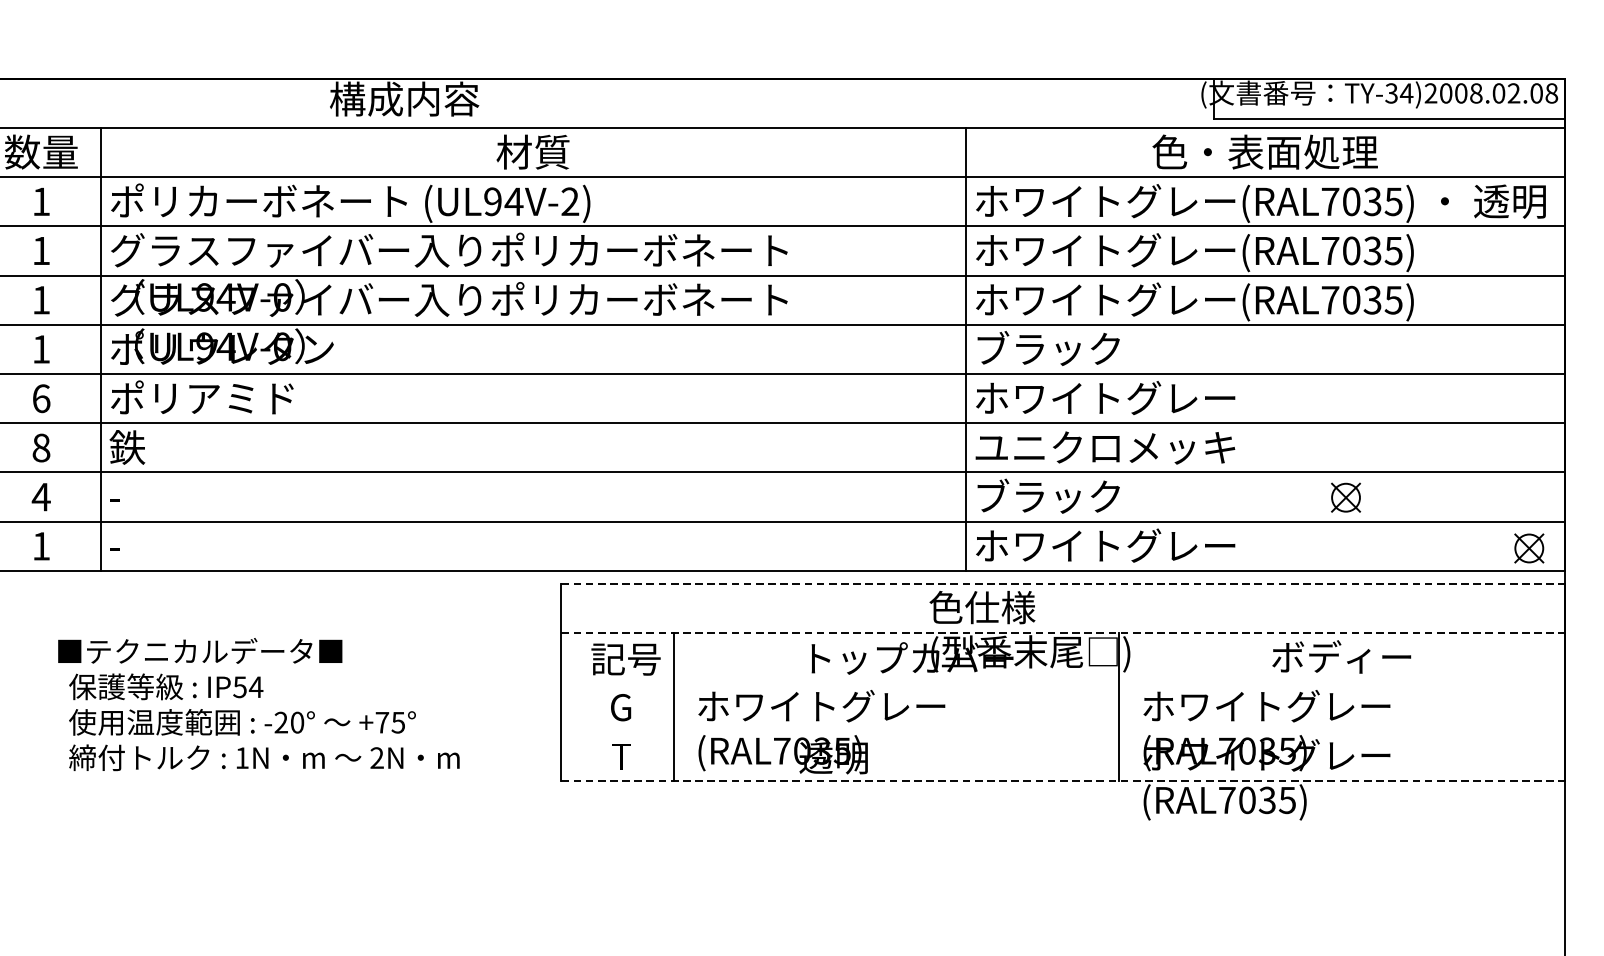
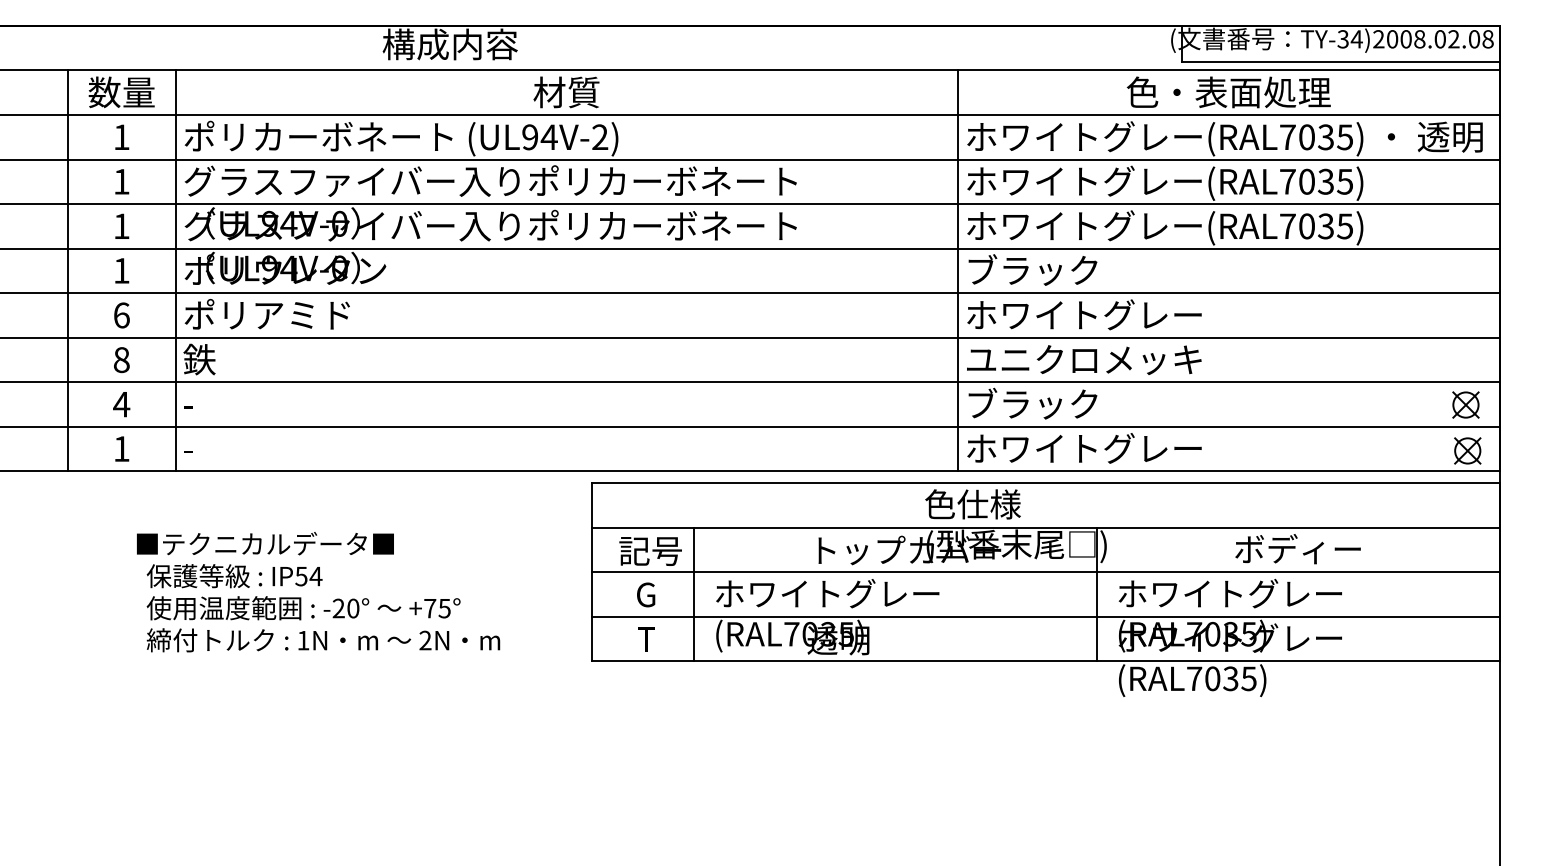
part: (1345, 497) -> (1465, 404), moved
line: (1062, 584) -> (1045, 483), dashed -> solid
line: (1062, 633) -> (1045, 527), dashed -> solid
line: (1062, 682) -> (1045, 572), added
line: (1062, 731) -> (1045, 616), added
line: (1062, 781) -> (1045, 661), dashed -> solid

